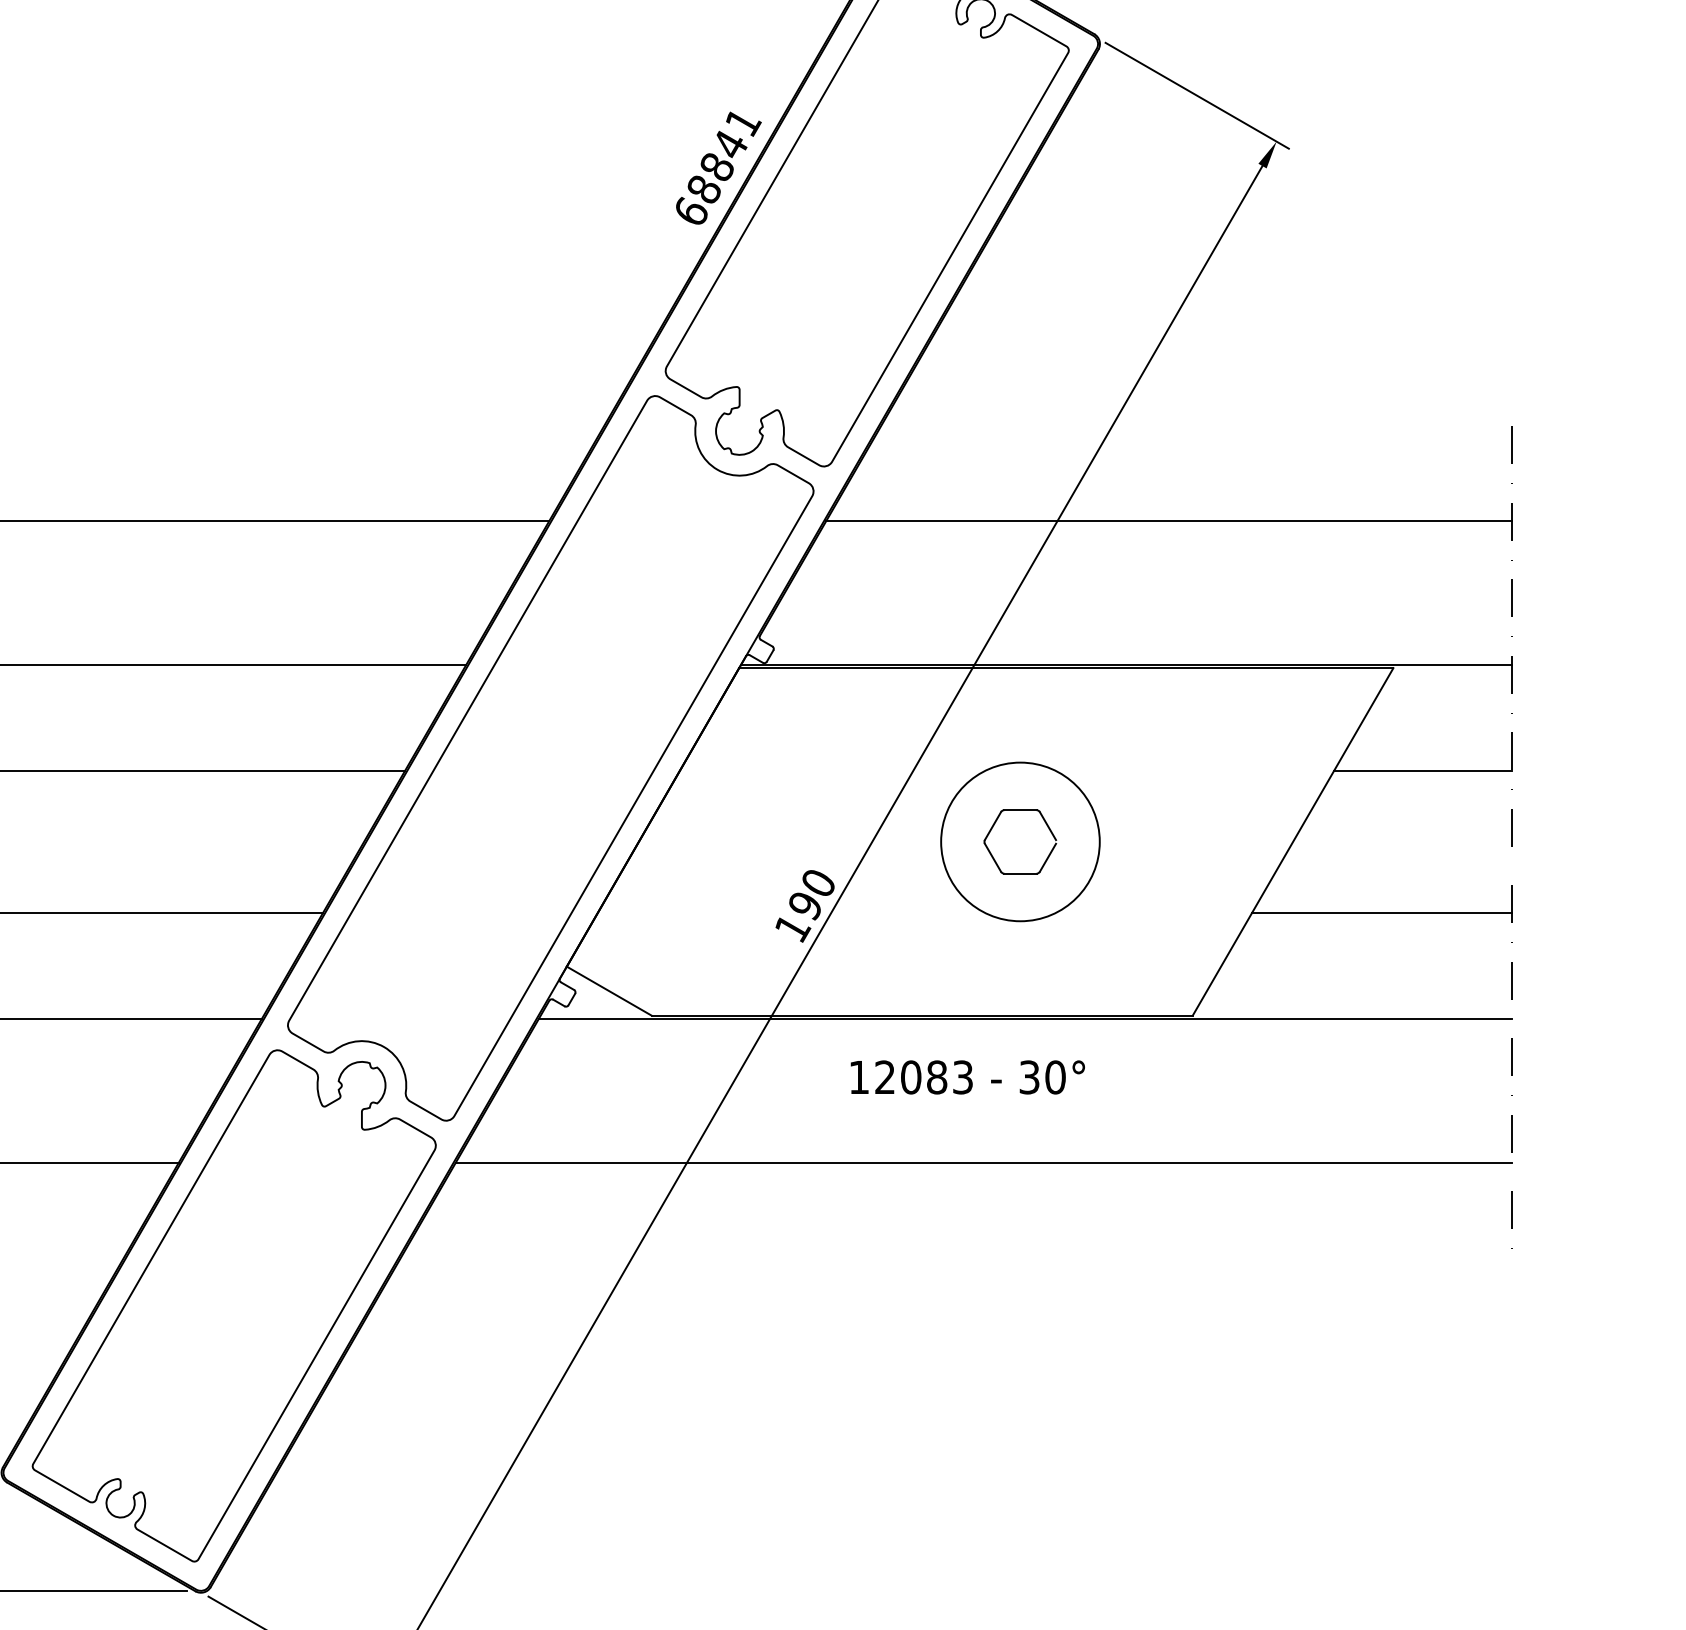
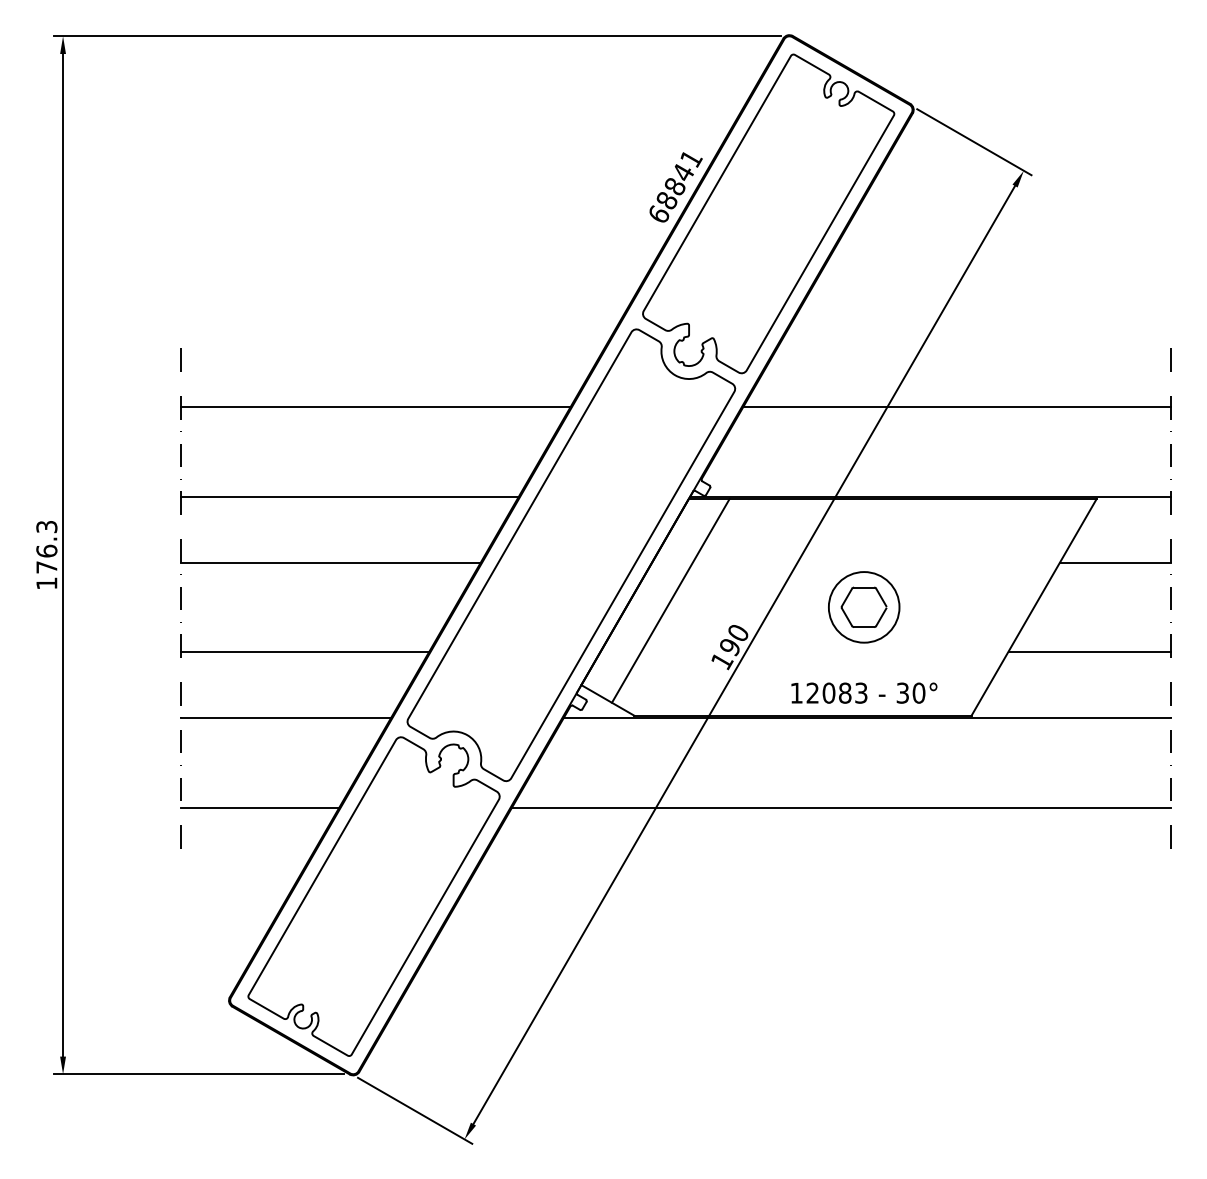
line: (709, 830) -> (670, 600), added
circle: (1019, 842) -> (863, 607), size x0.71
text: (968, 1076) -> (864, 692), moved

